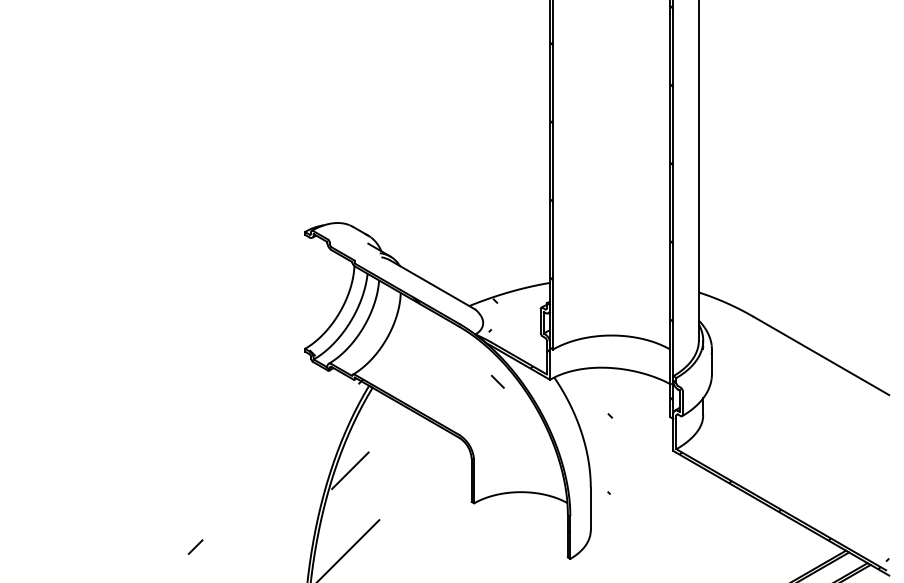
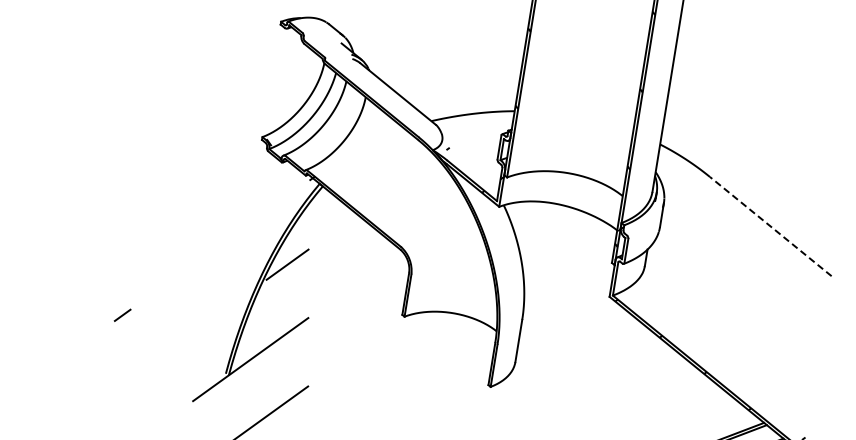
line: (820, 355) -> (770, 226), solid -> dashed
hatch: (512, 414) -> (456, 235), removed

